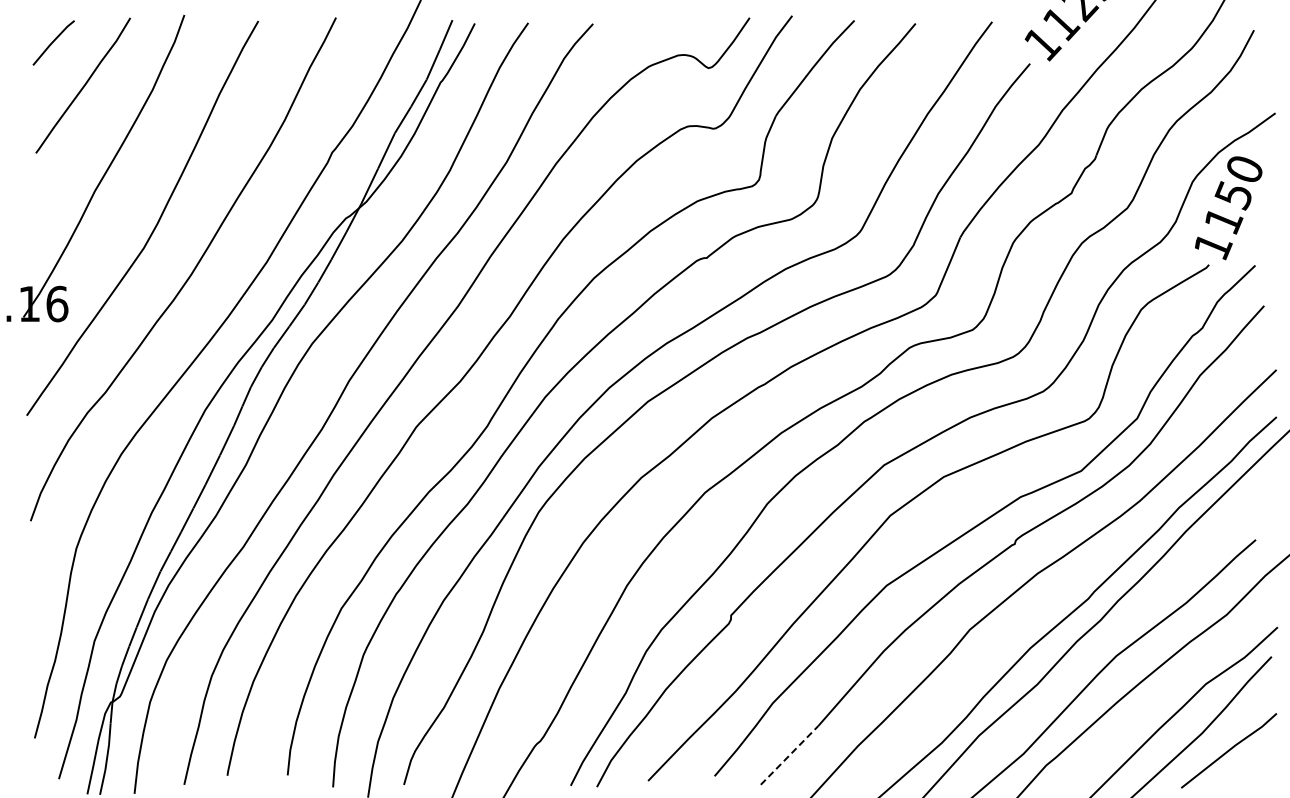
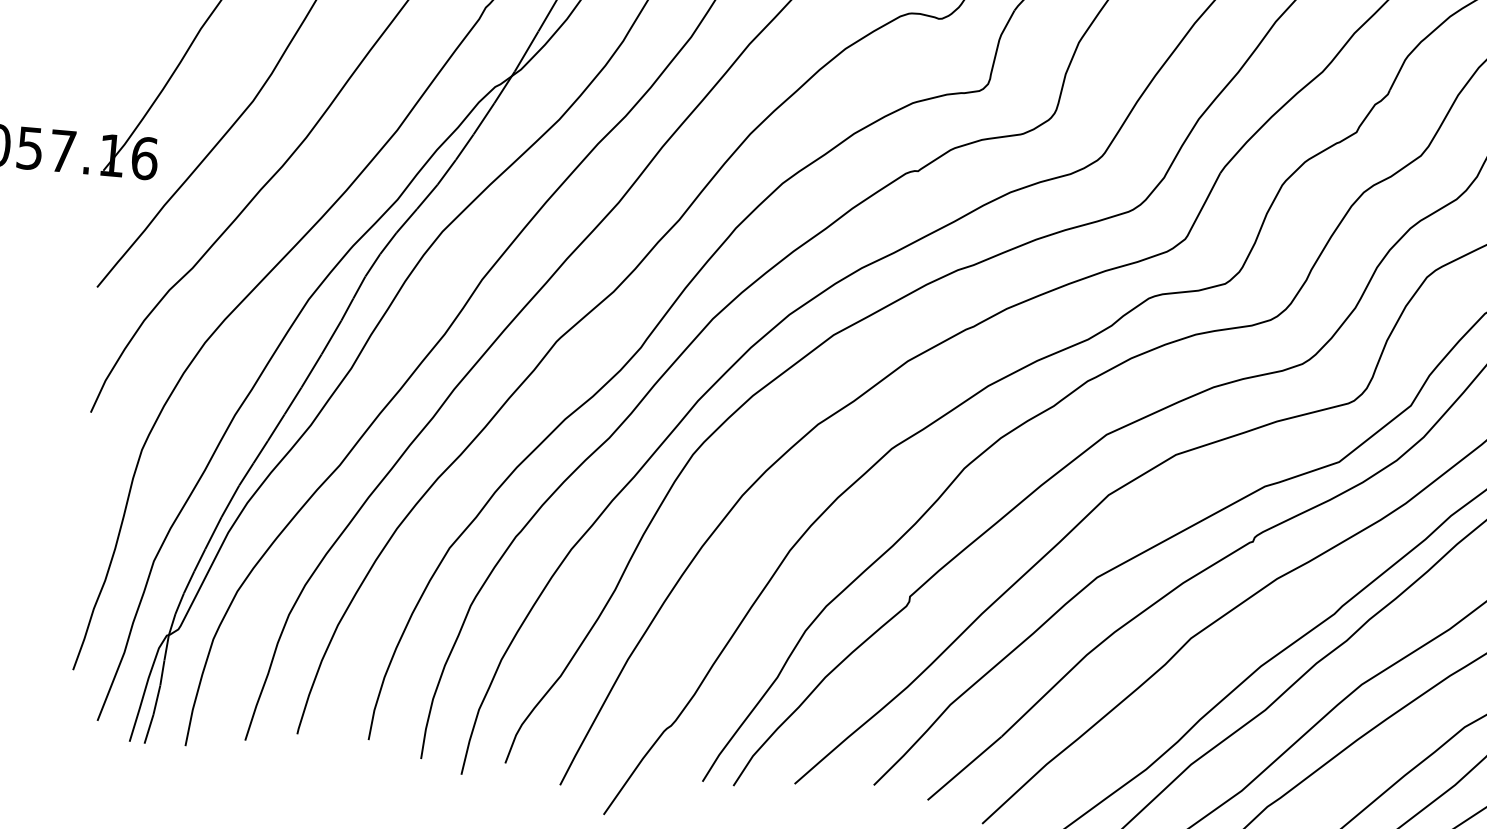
line: (789, 755) -> (964, 768), dashed -> solid

